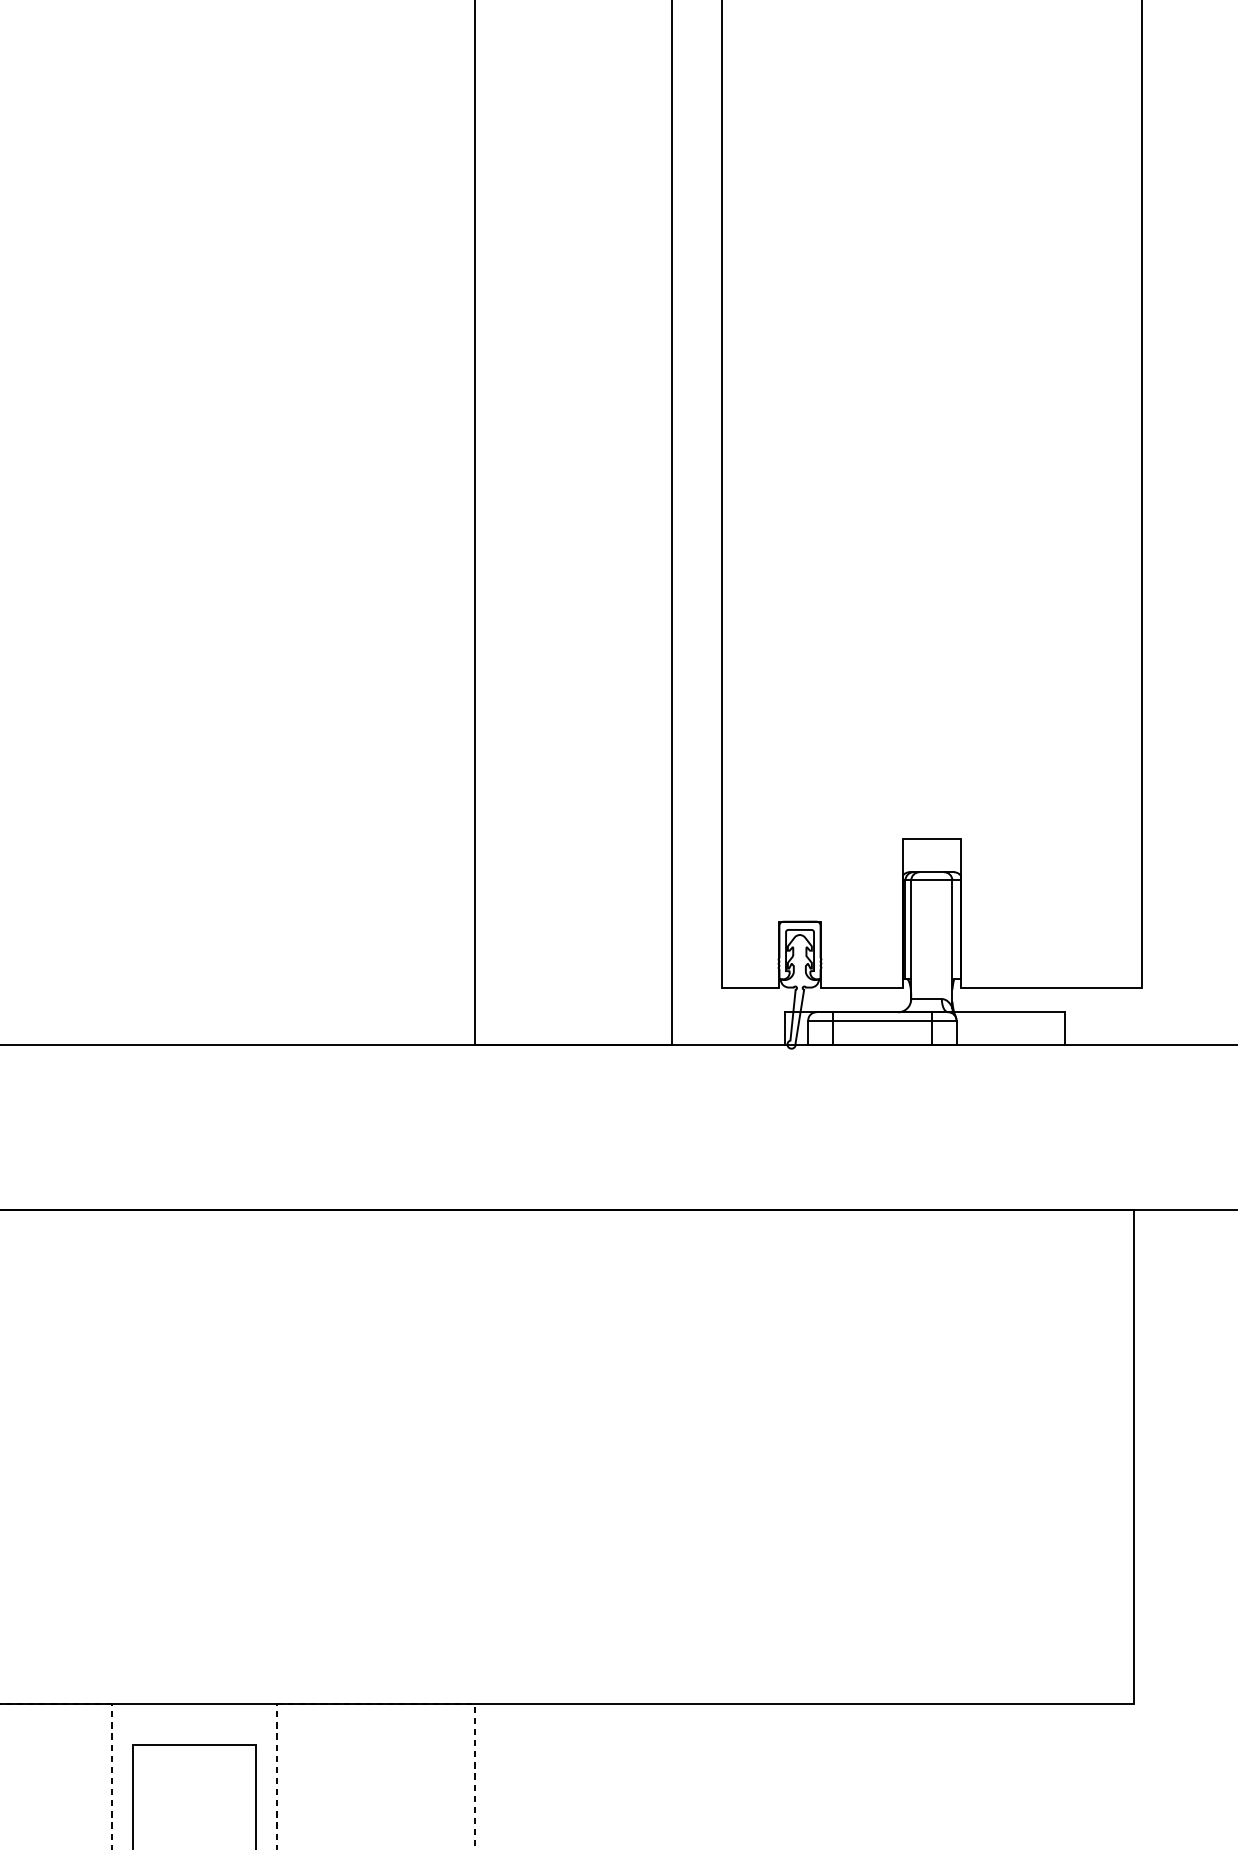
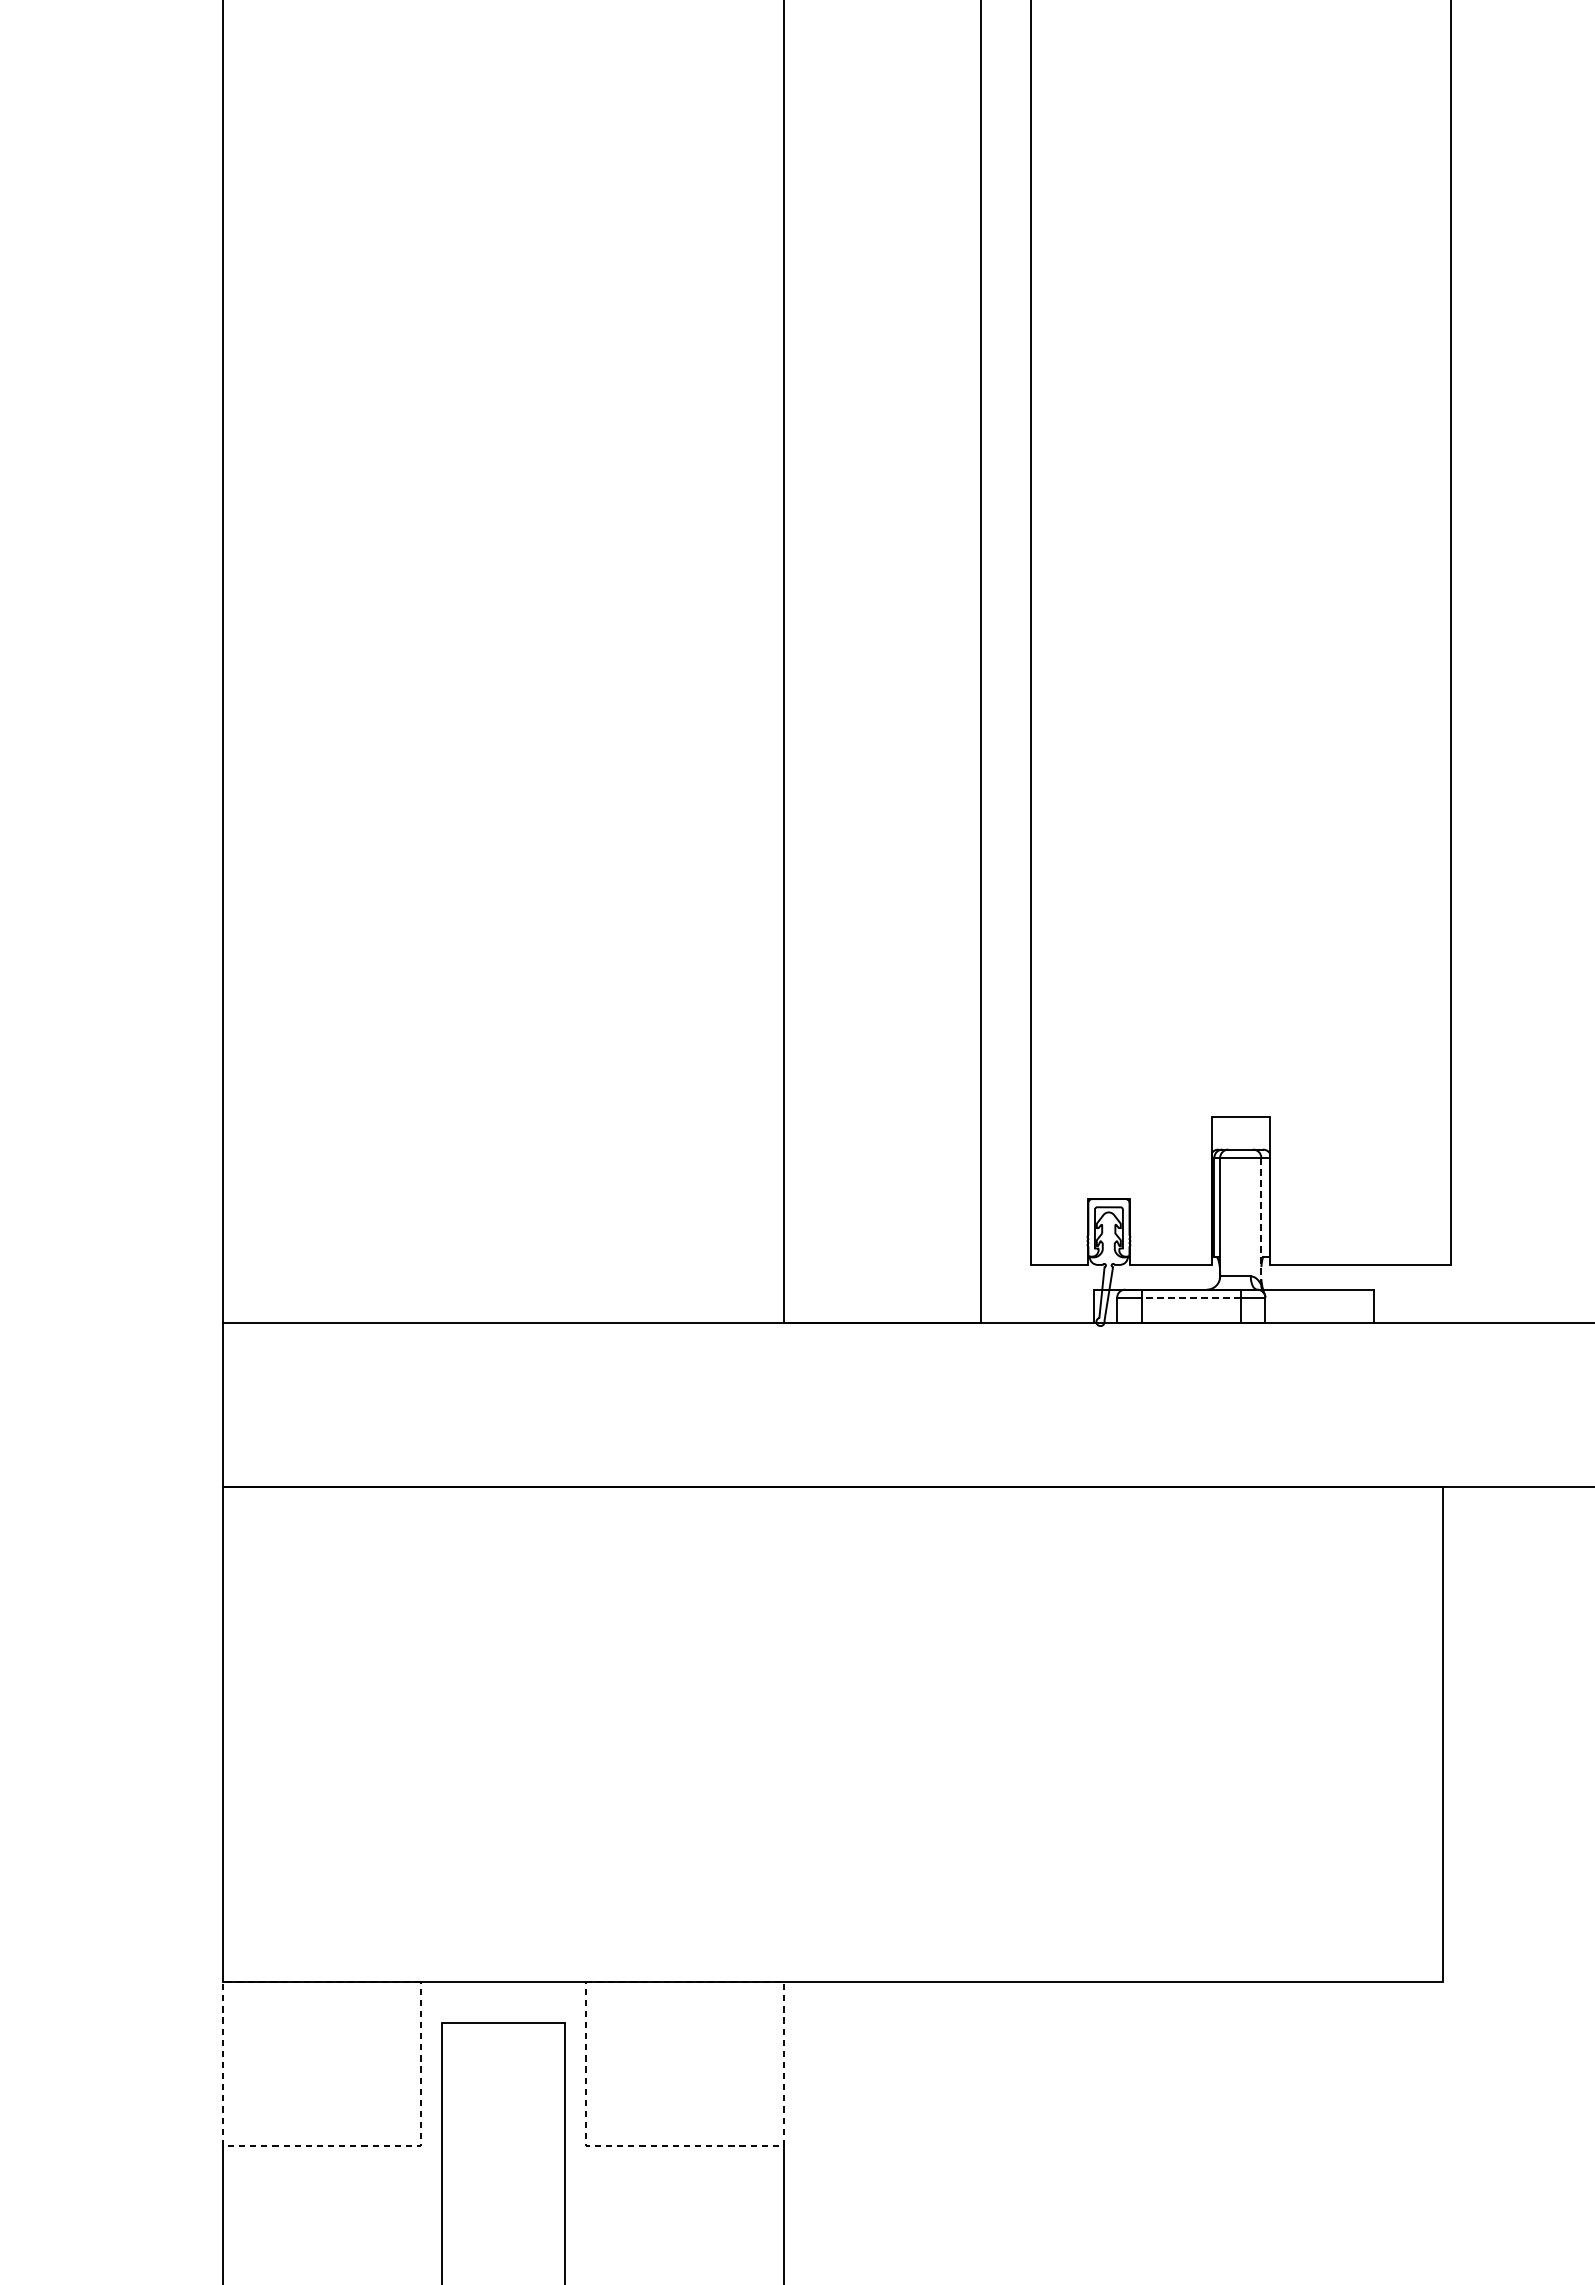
line: (952, 944) -> (1261, 1221), solid -> dashed
line: (881, 1020) -> (1190, 1297), solid -> dashed

